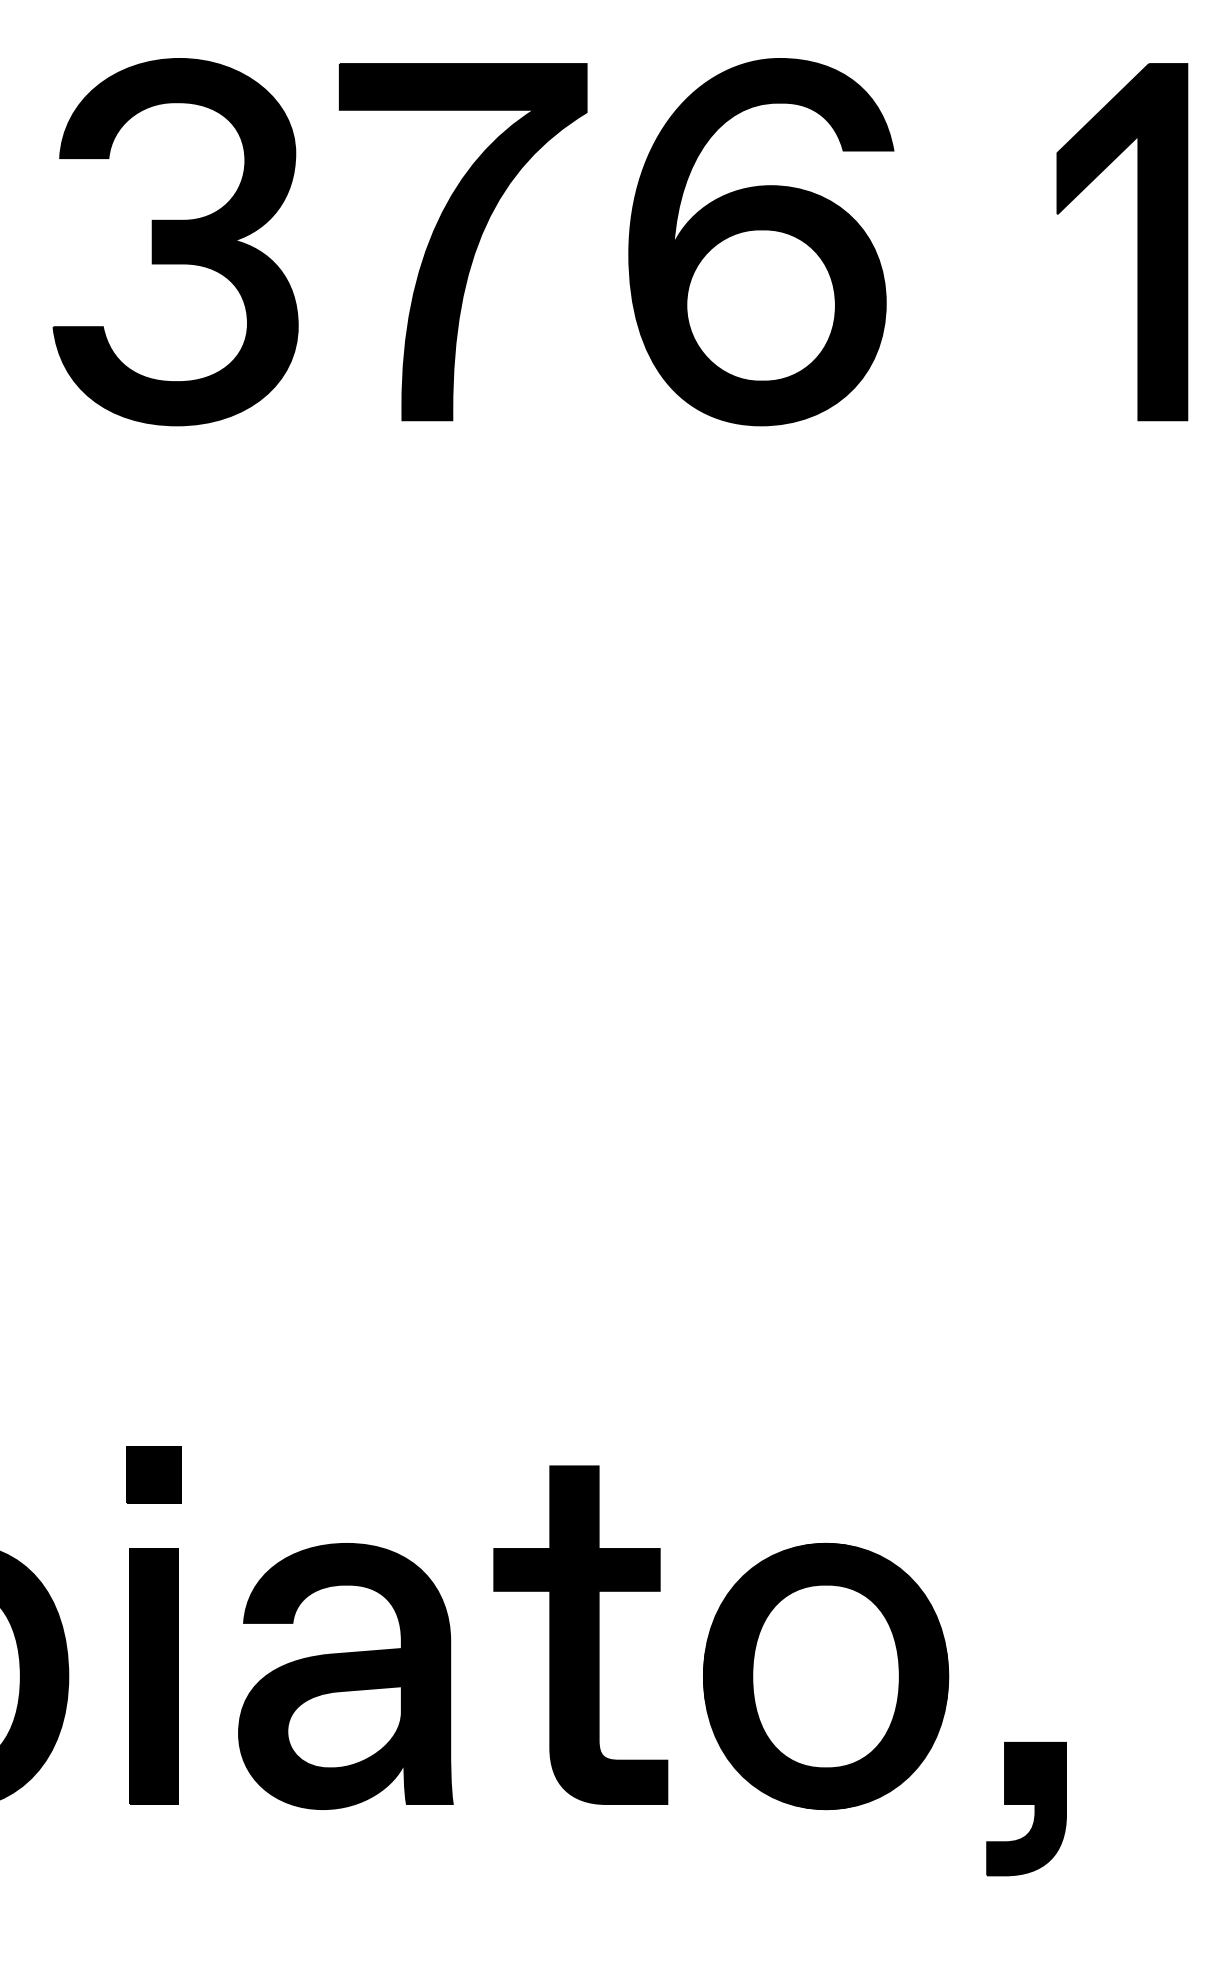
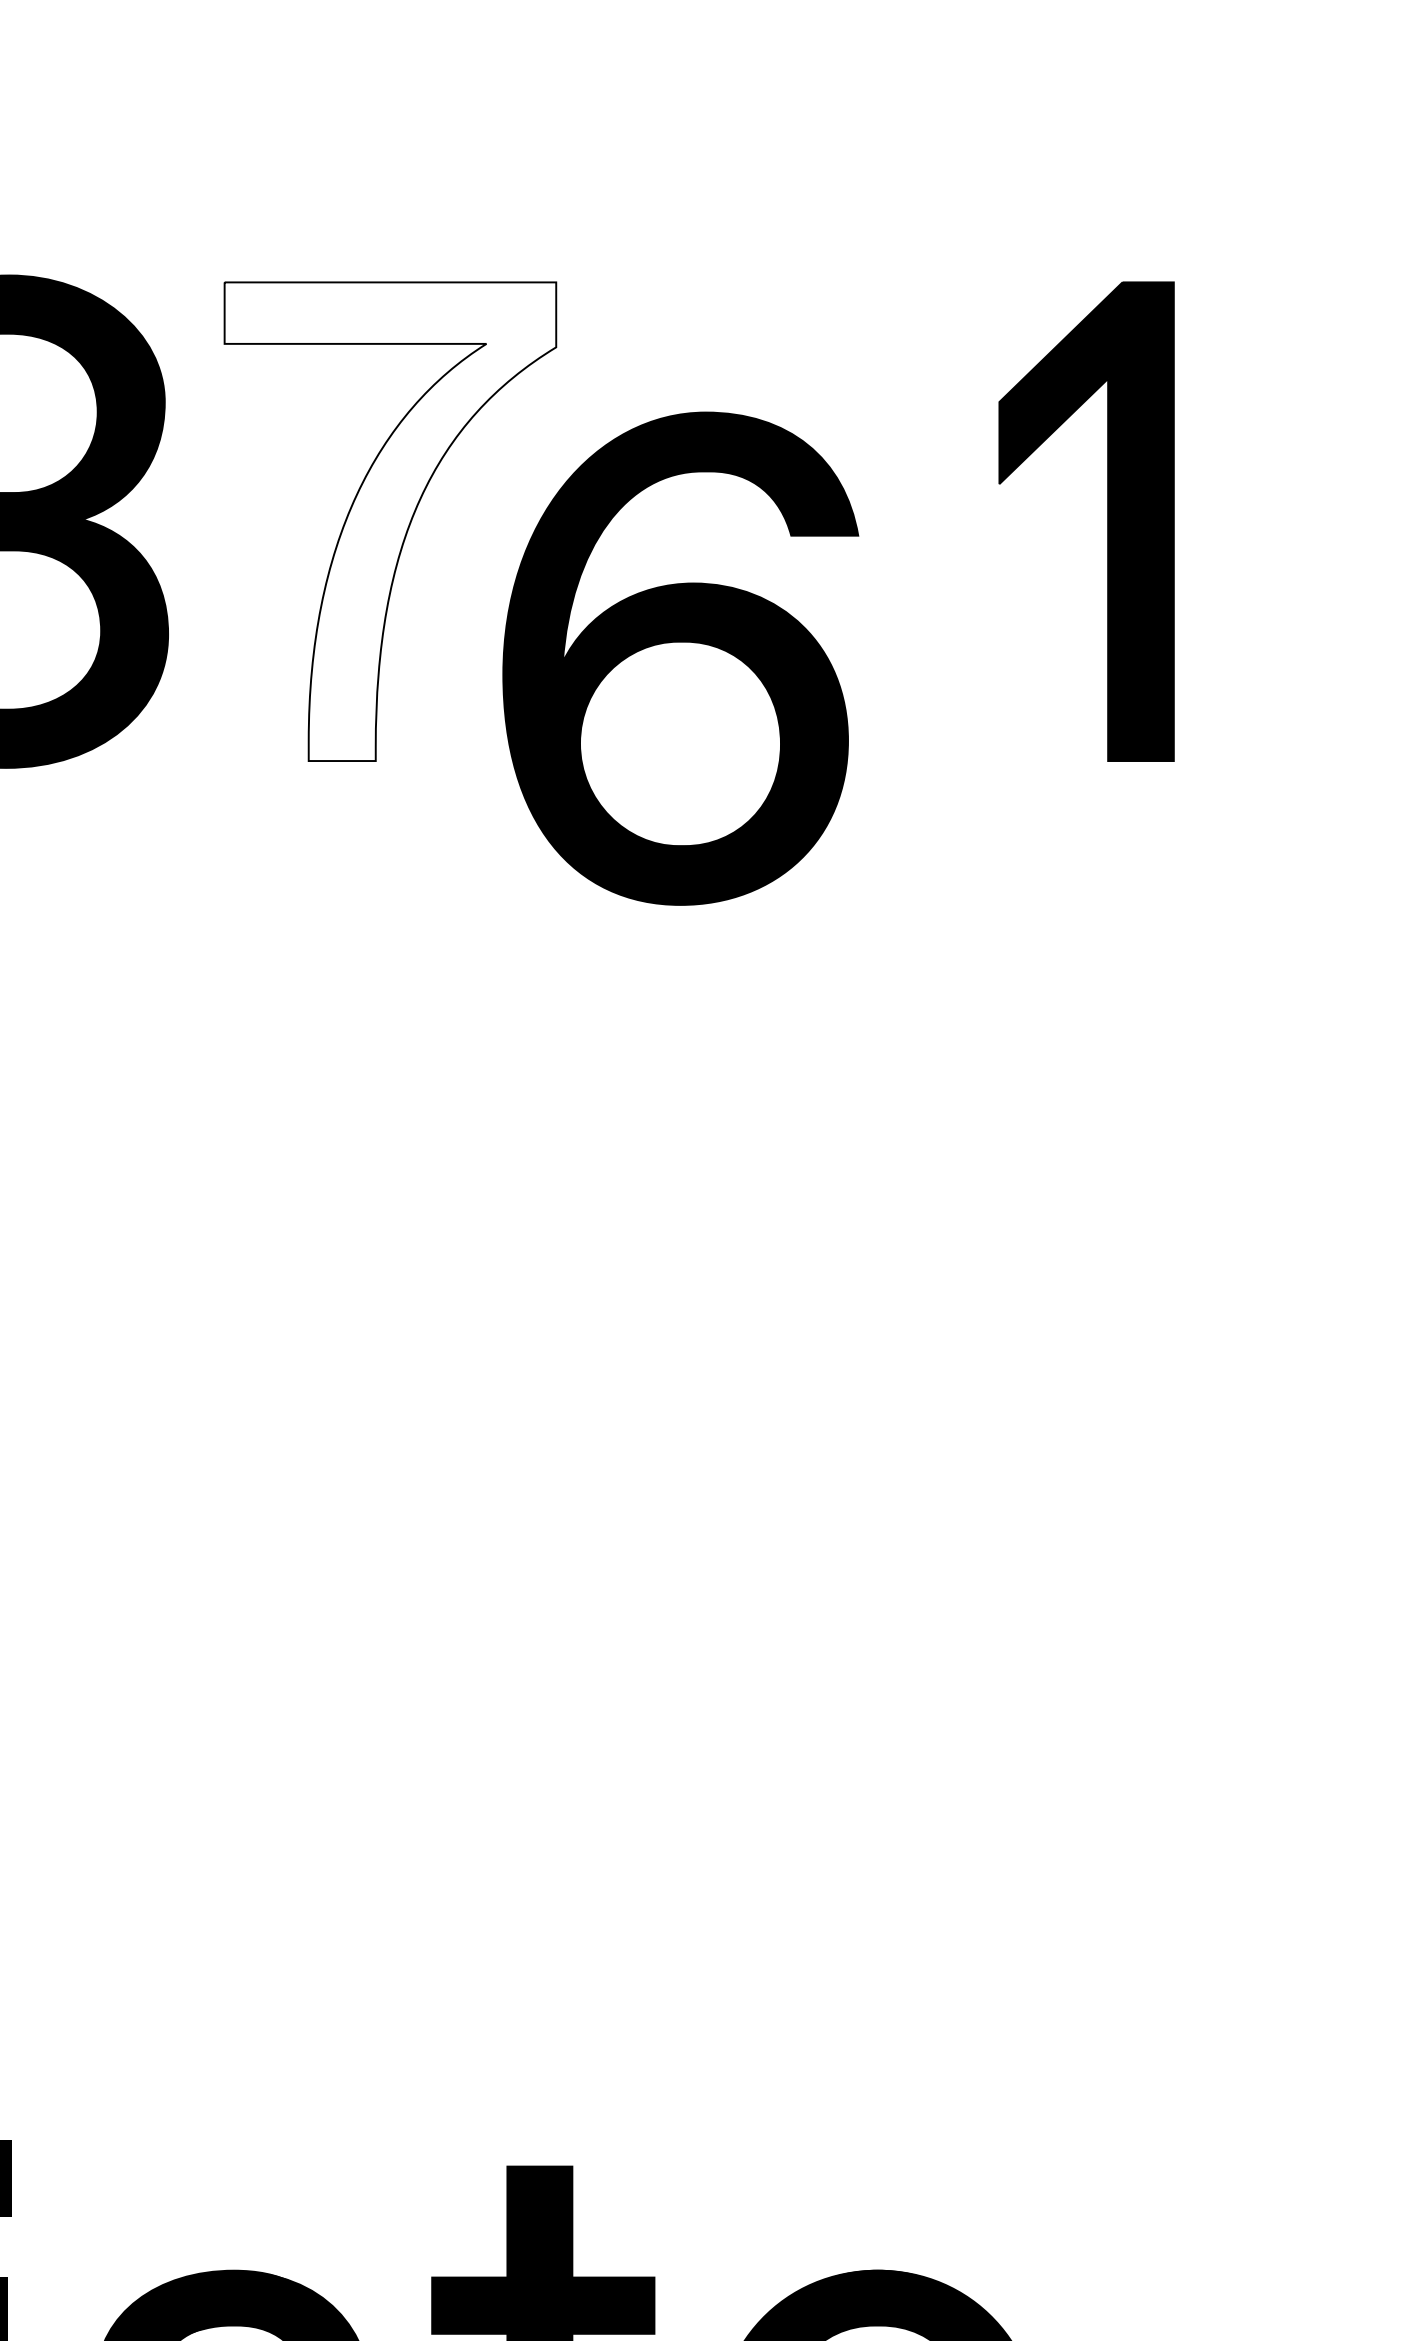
fill: (462, 242) -> (389, 522), removed
part: (761, 242) -> (681, 659), moved
part: (1137, 242) -> (1106, 522), moved

